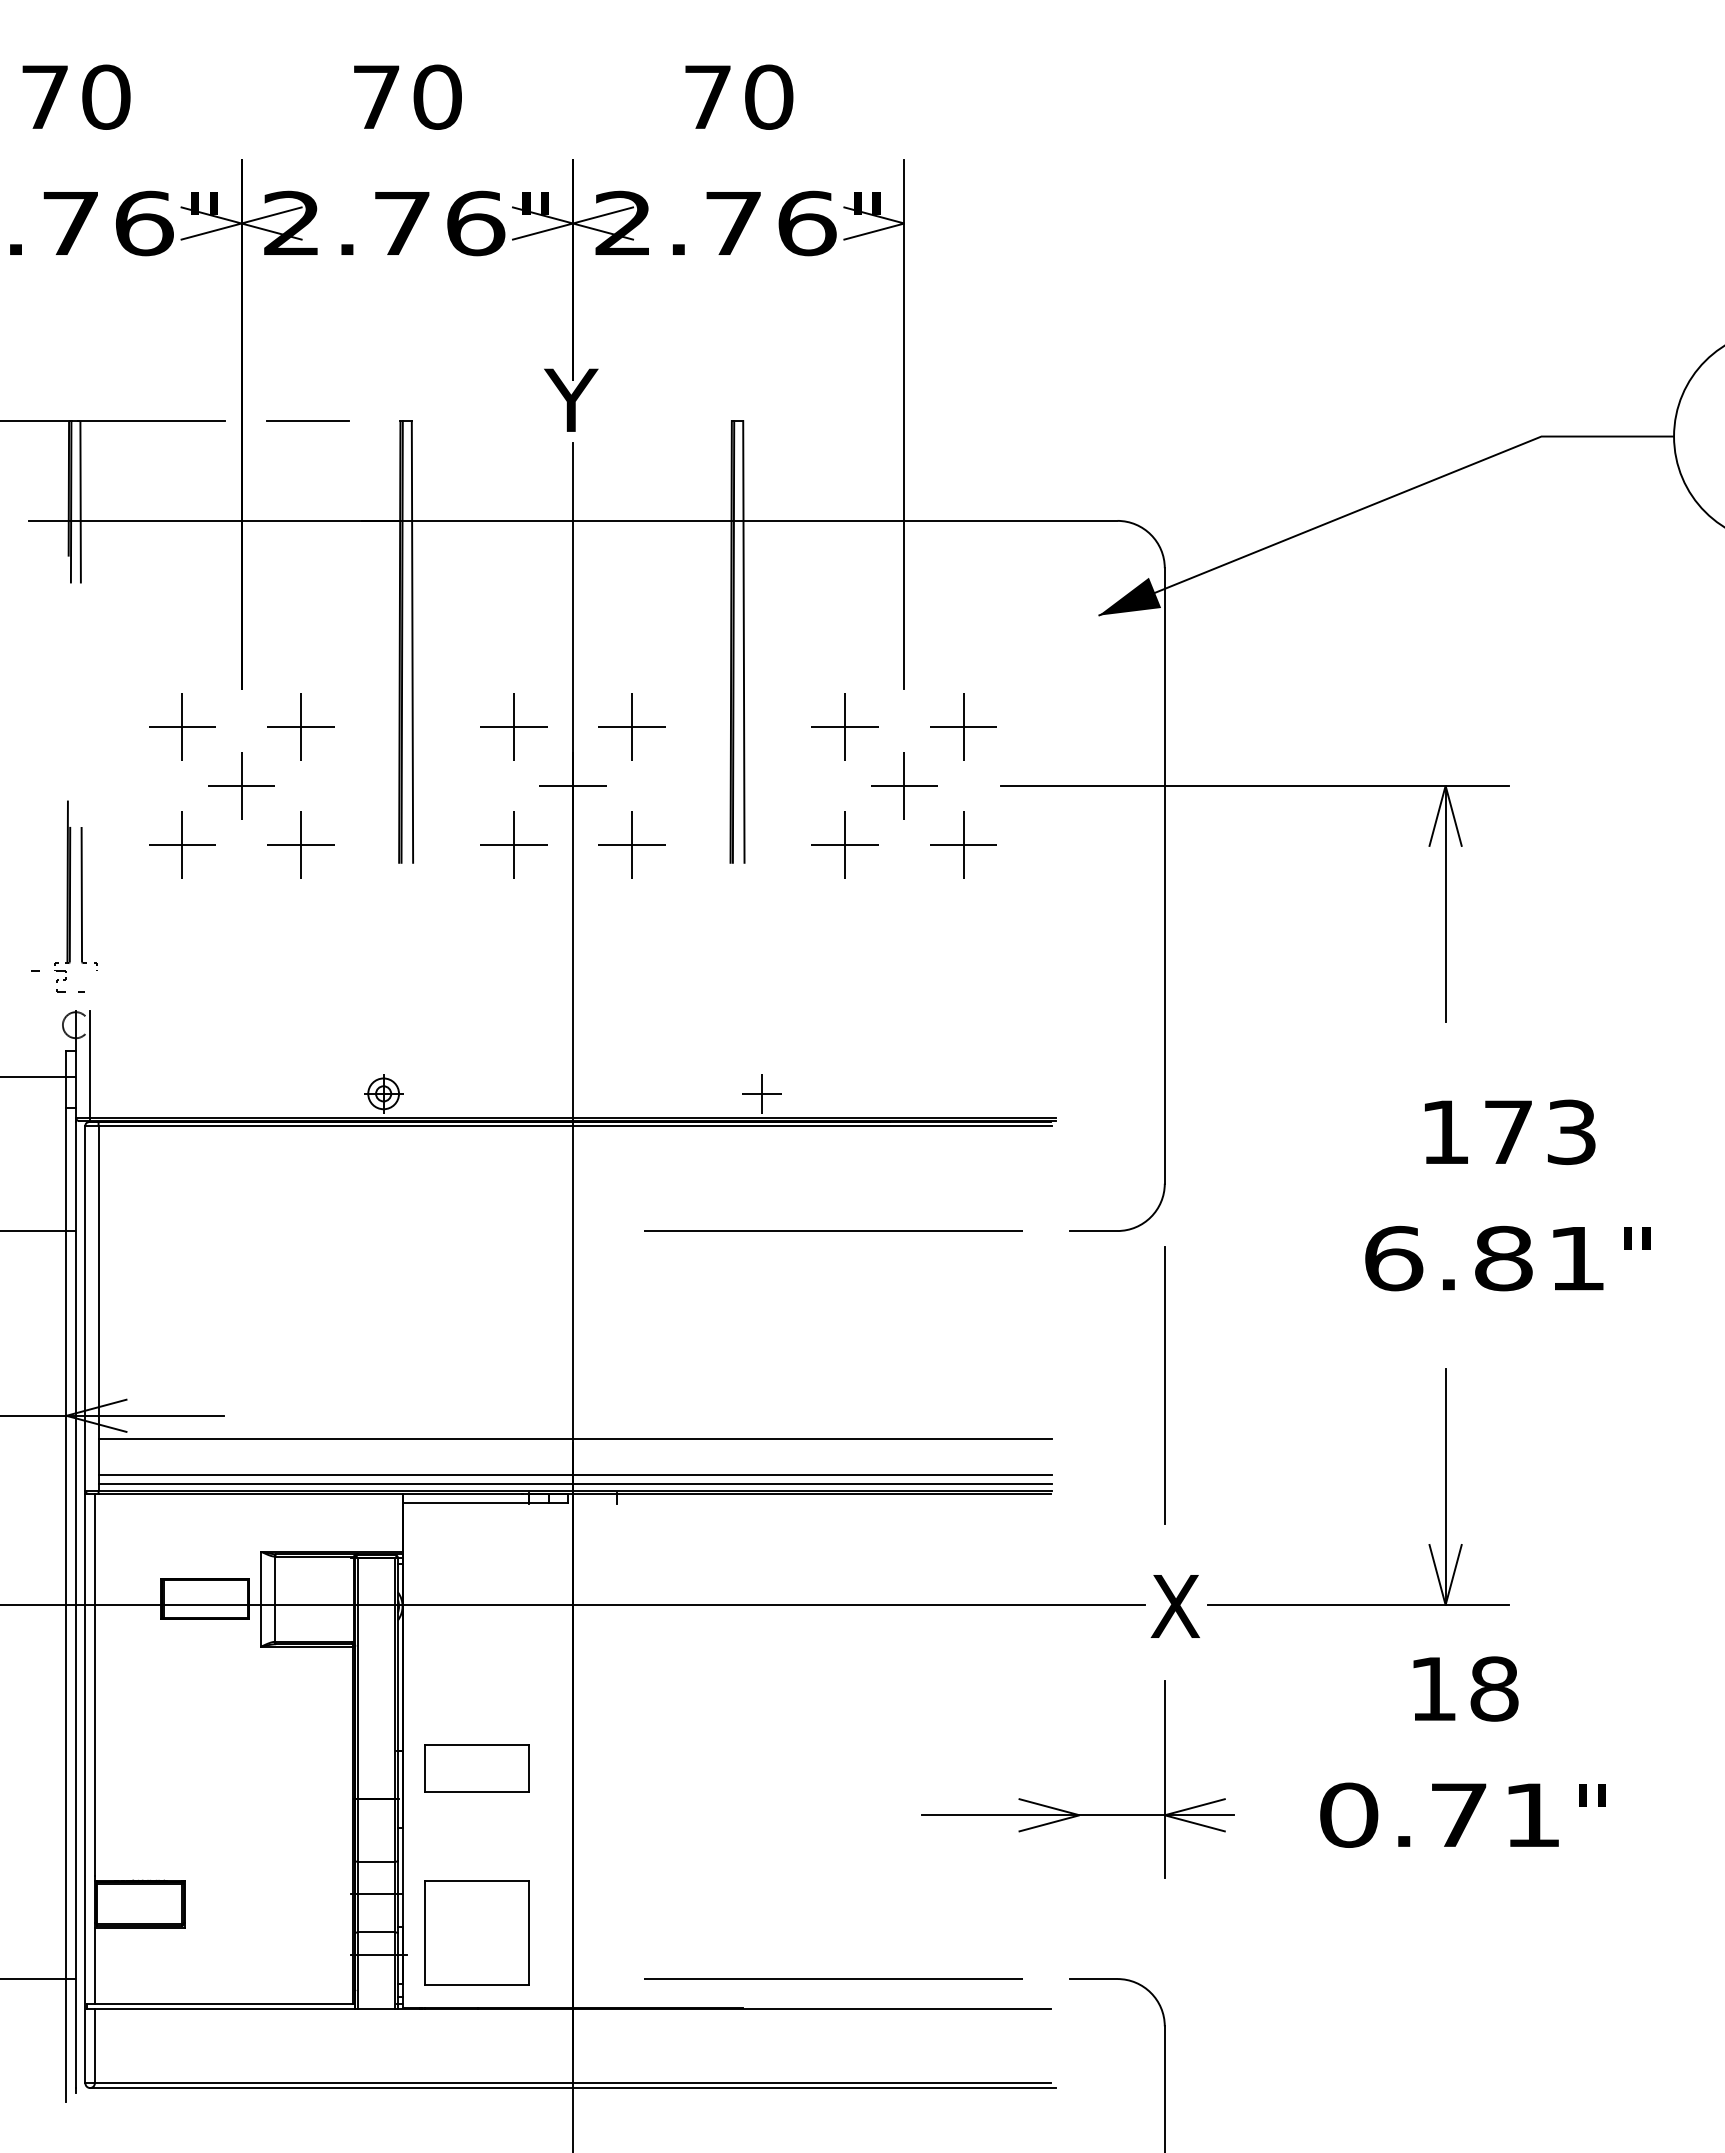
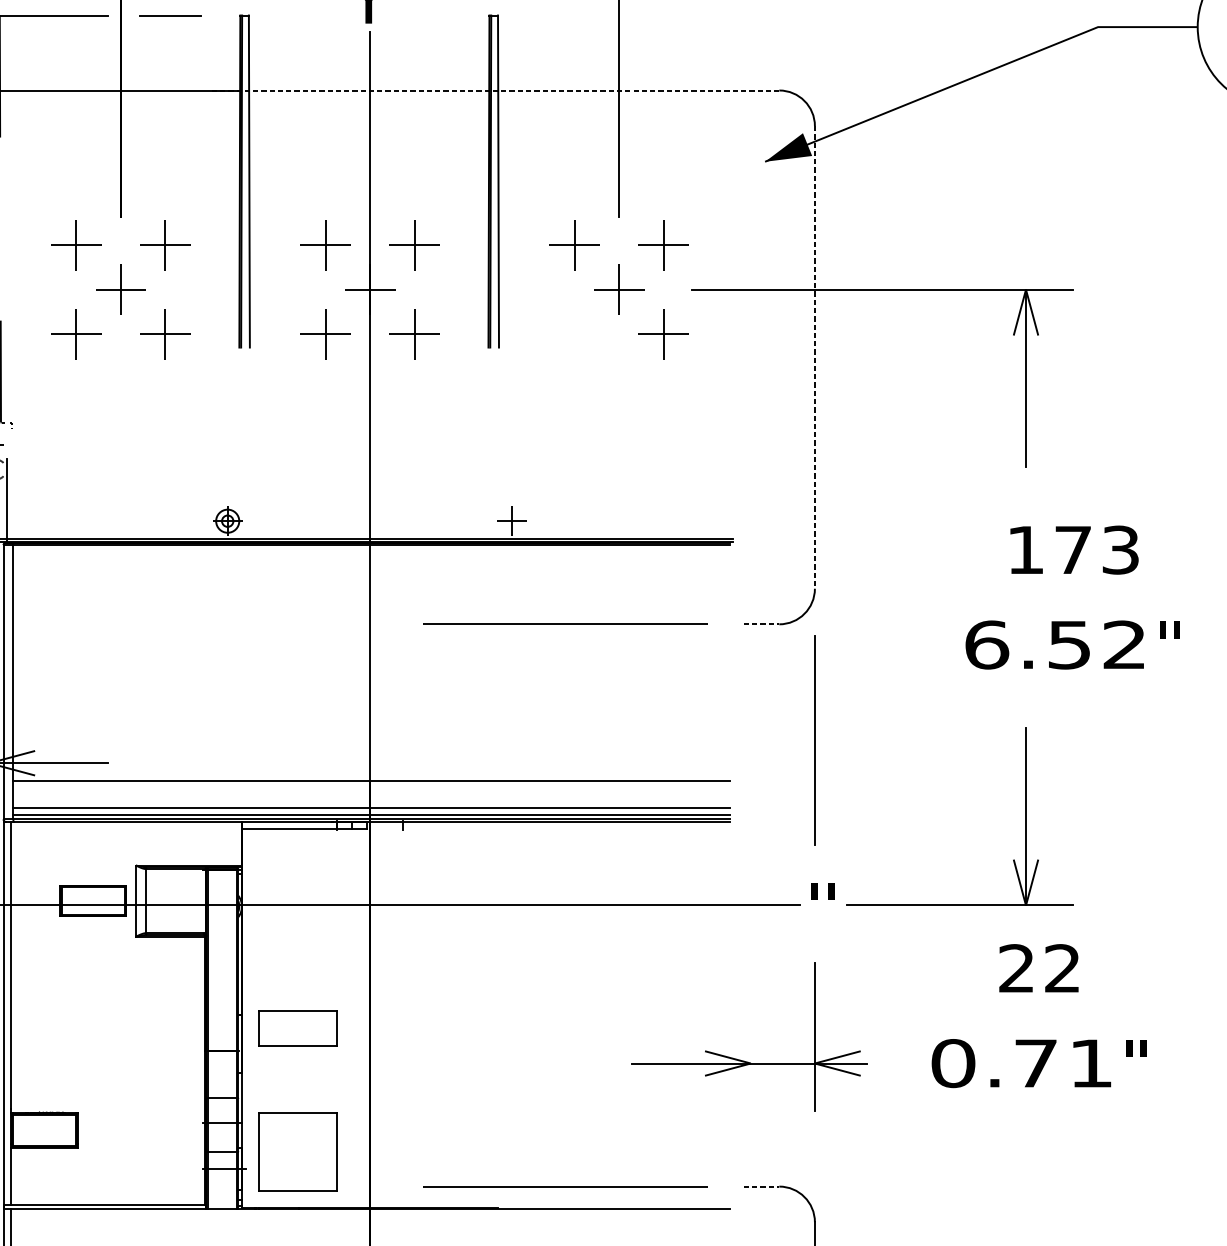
line: (739, 520) -> (495, 90), solid -> dashed
part: (844, 844) -> (574, 333), removed
line: (1164, 875) -> (814, 357), solid -> dashed
line: (1093, 1231) -> (761, 624), solid -> dashed
text: (1539, 1258) -> (1096, 644), 6.81 -> 6.52
text: (1174, 1606) -> (822, 906), X -> "
text: (1464, 1688) -> (1040, 968), 18 -> 22
line: (1093, 1979) -> (761, 1186), solid -> dashed

